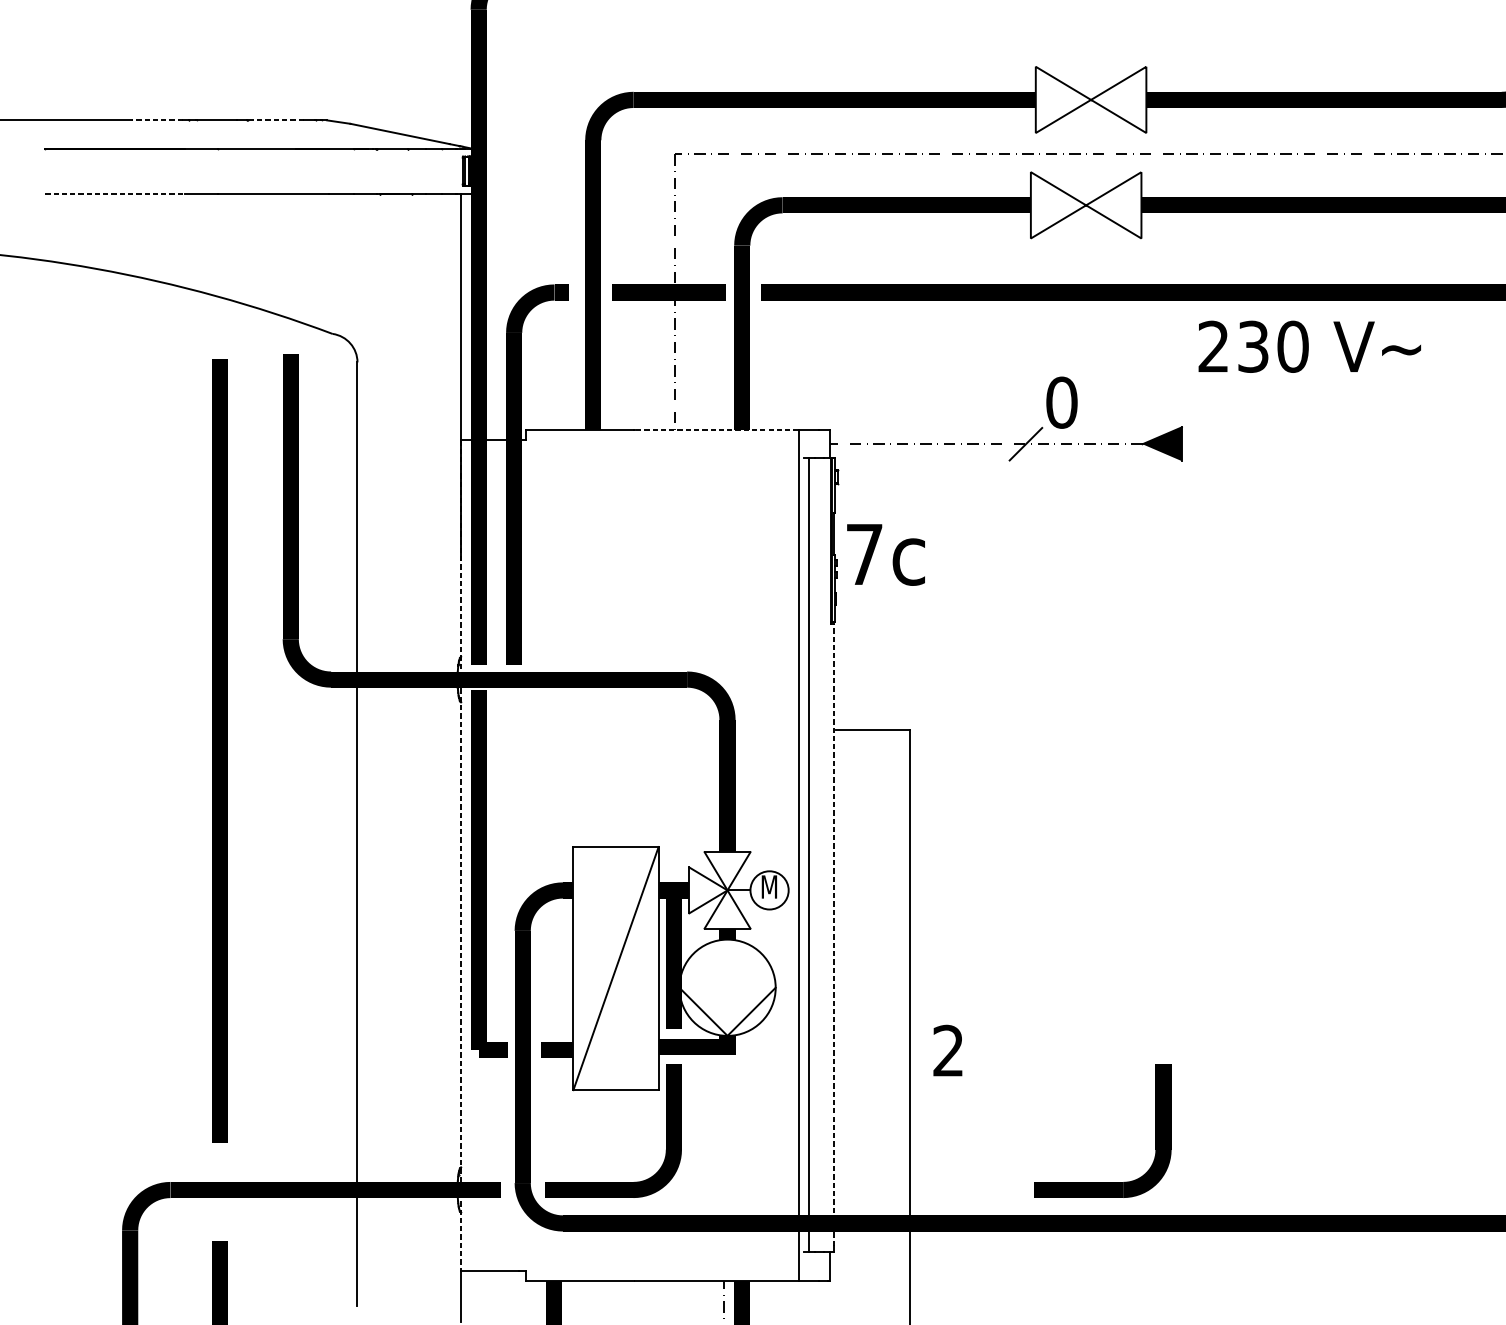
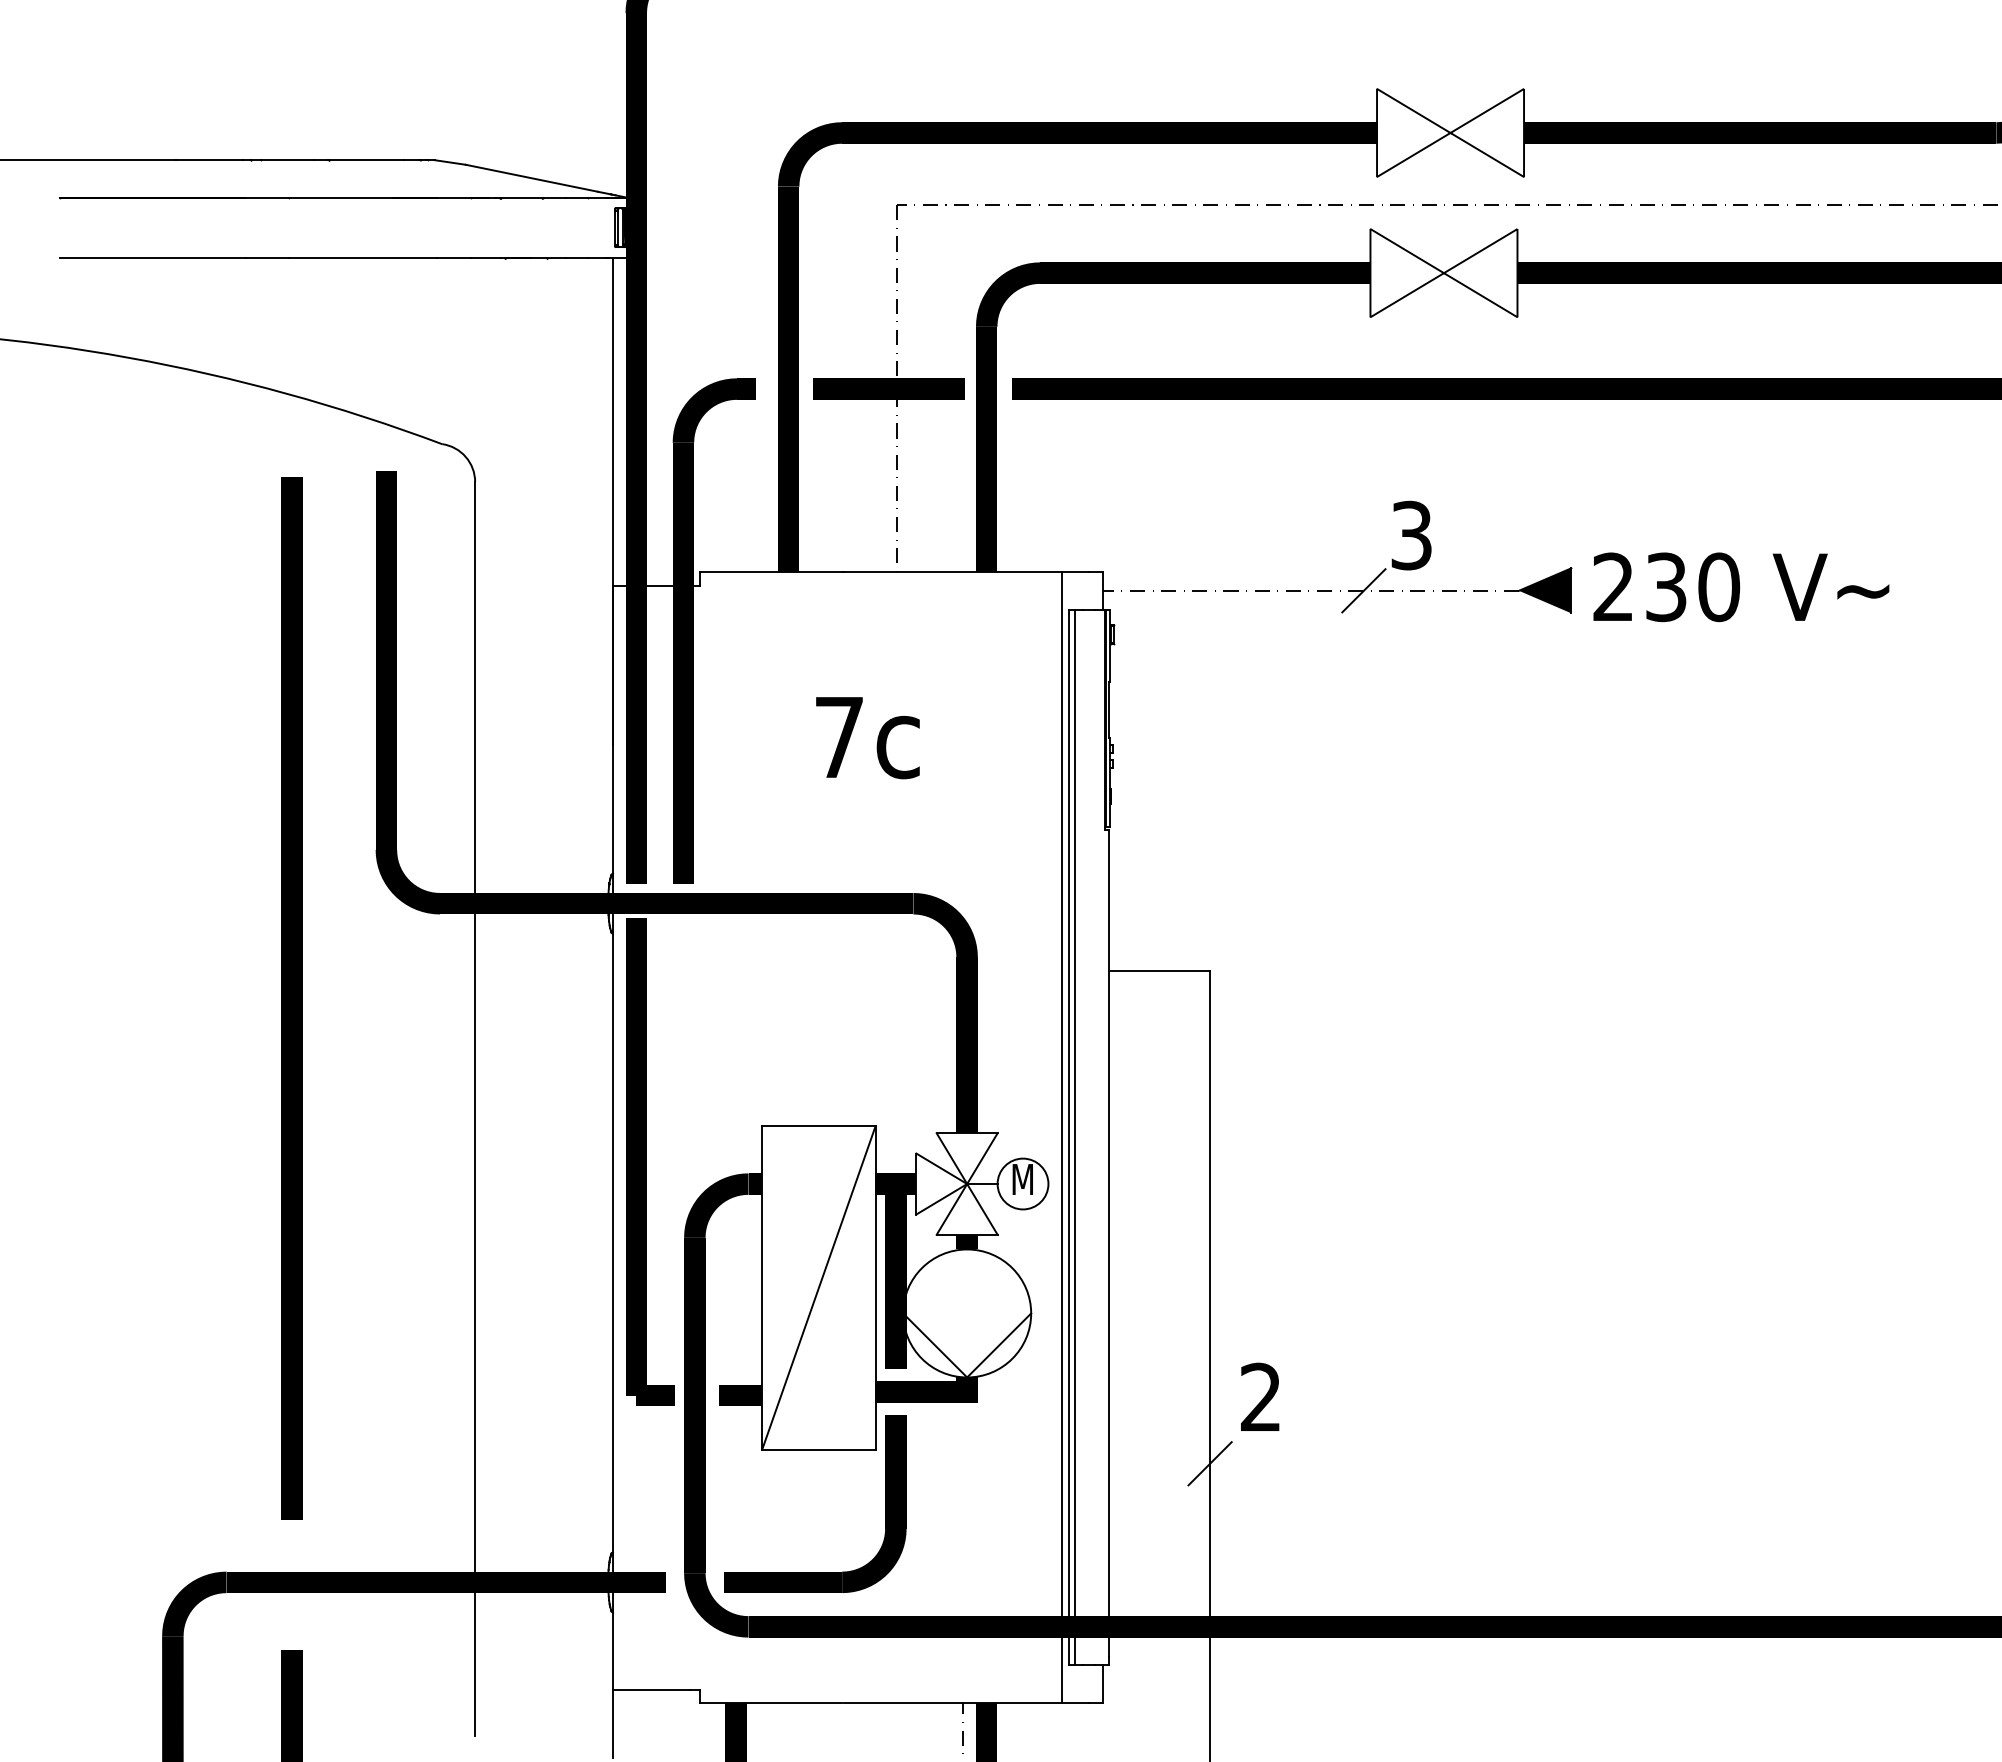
line: (157, 120) -> (209, 160), dashed -> solid
line: (275, 120) -> (365, 160), dashed -> solid
line: (115, 194) -> (153, 258), dashed -> solid
text: (1309, 346) -> (1741, 587), moved
text: (1061, 402) -> (1411, 535), 0 -> 3
line: (716, 429) -> (952, 571), dashed -> solid
text: (885, 555) -> (867, 738), moved
line: (804, 855) -> (1069, 1137), added
line: (460, 856) -> (612, 1138), dashed -> solid
line: (834, 934) -> (1109, 1242), dashed -> solid
line: (909, 1100) -> (1209, 1463), added
curve: (1103, 1182) -> (1466, 1572), removed

